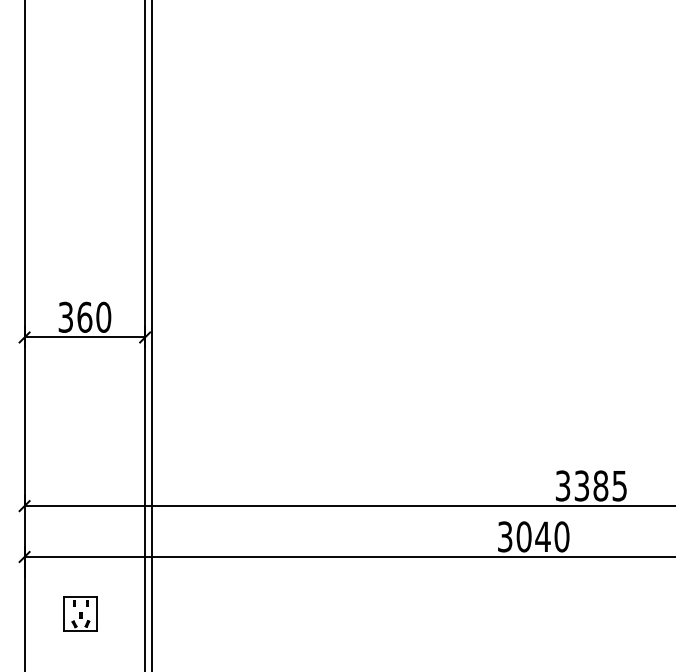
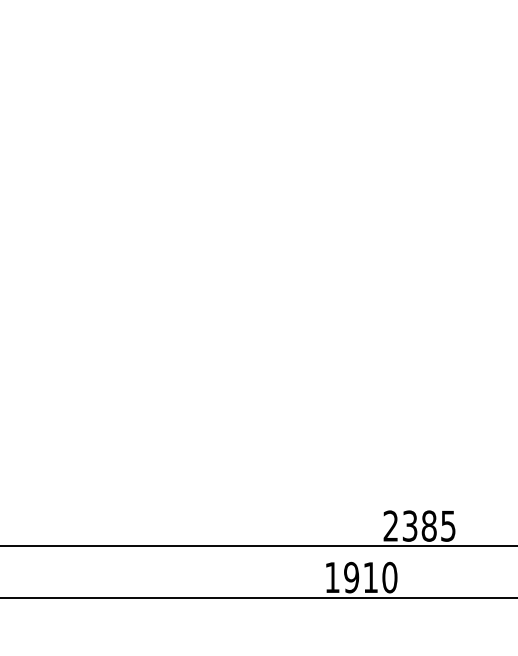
text: (562, 485) -> (390, 525), 3385 -> 2385
text: (524, 536) -> (351, 577), 3040 -> 1910

